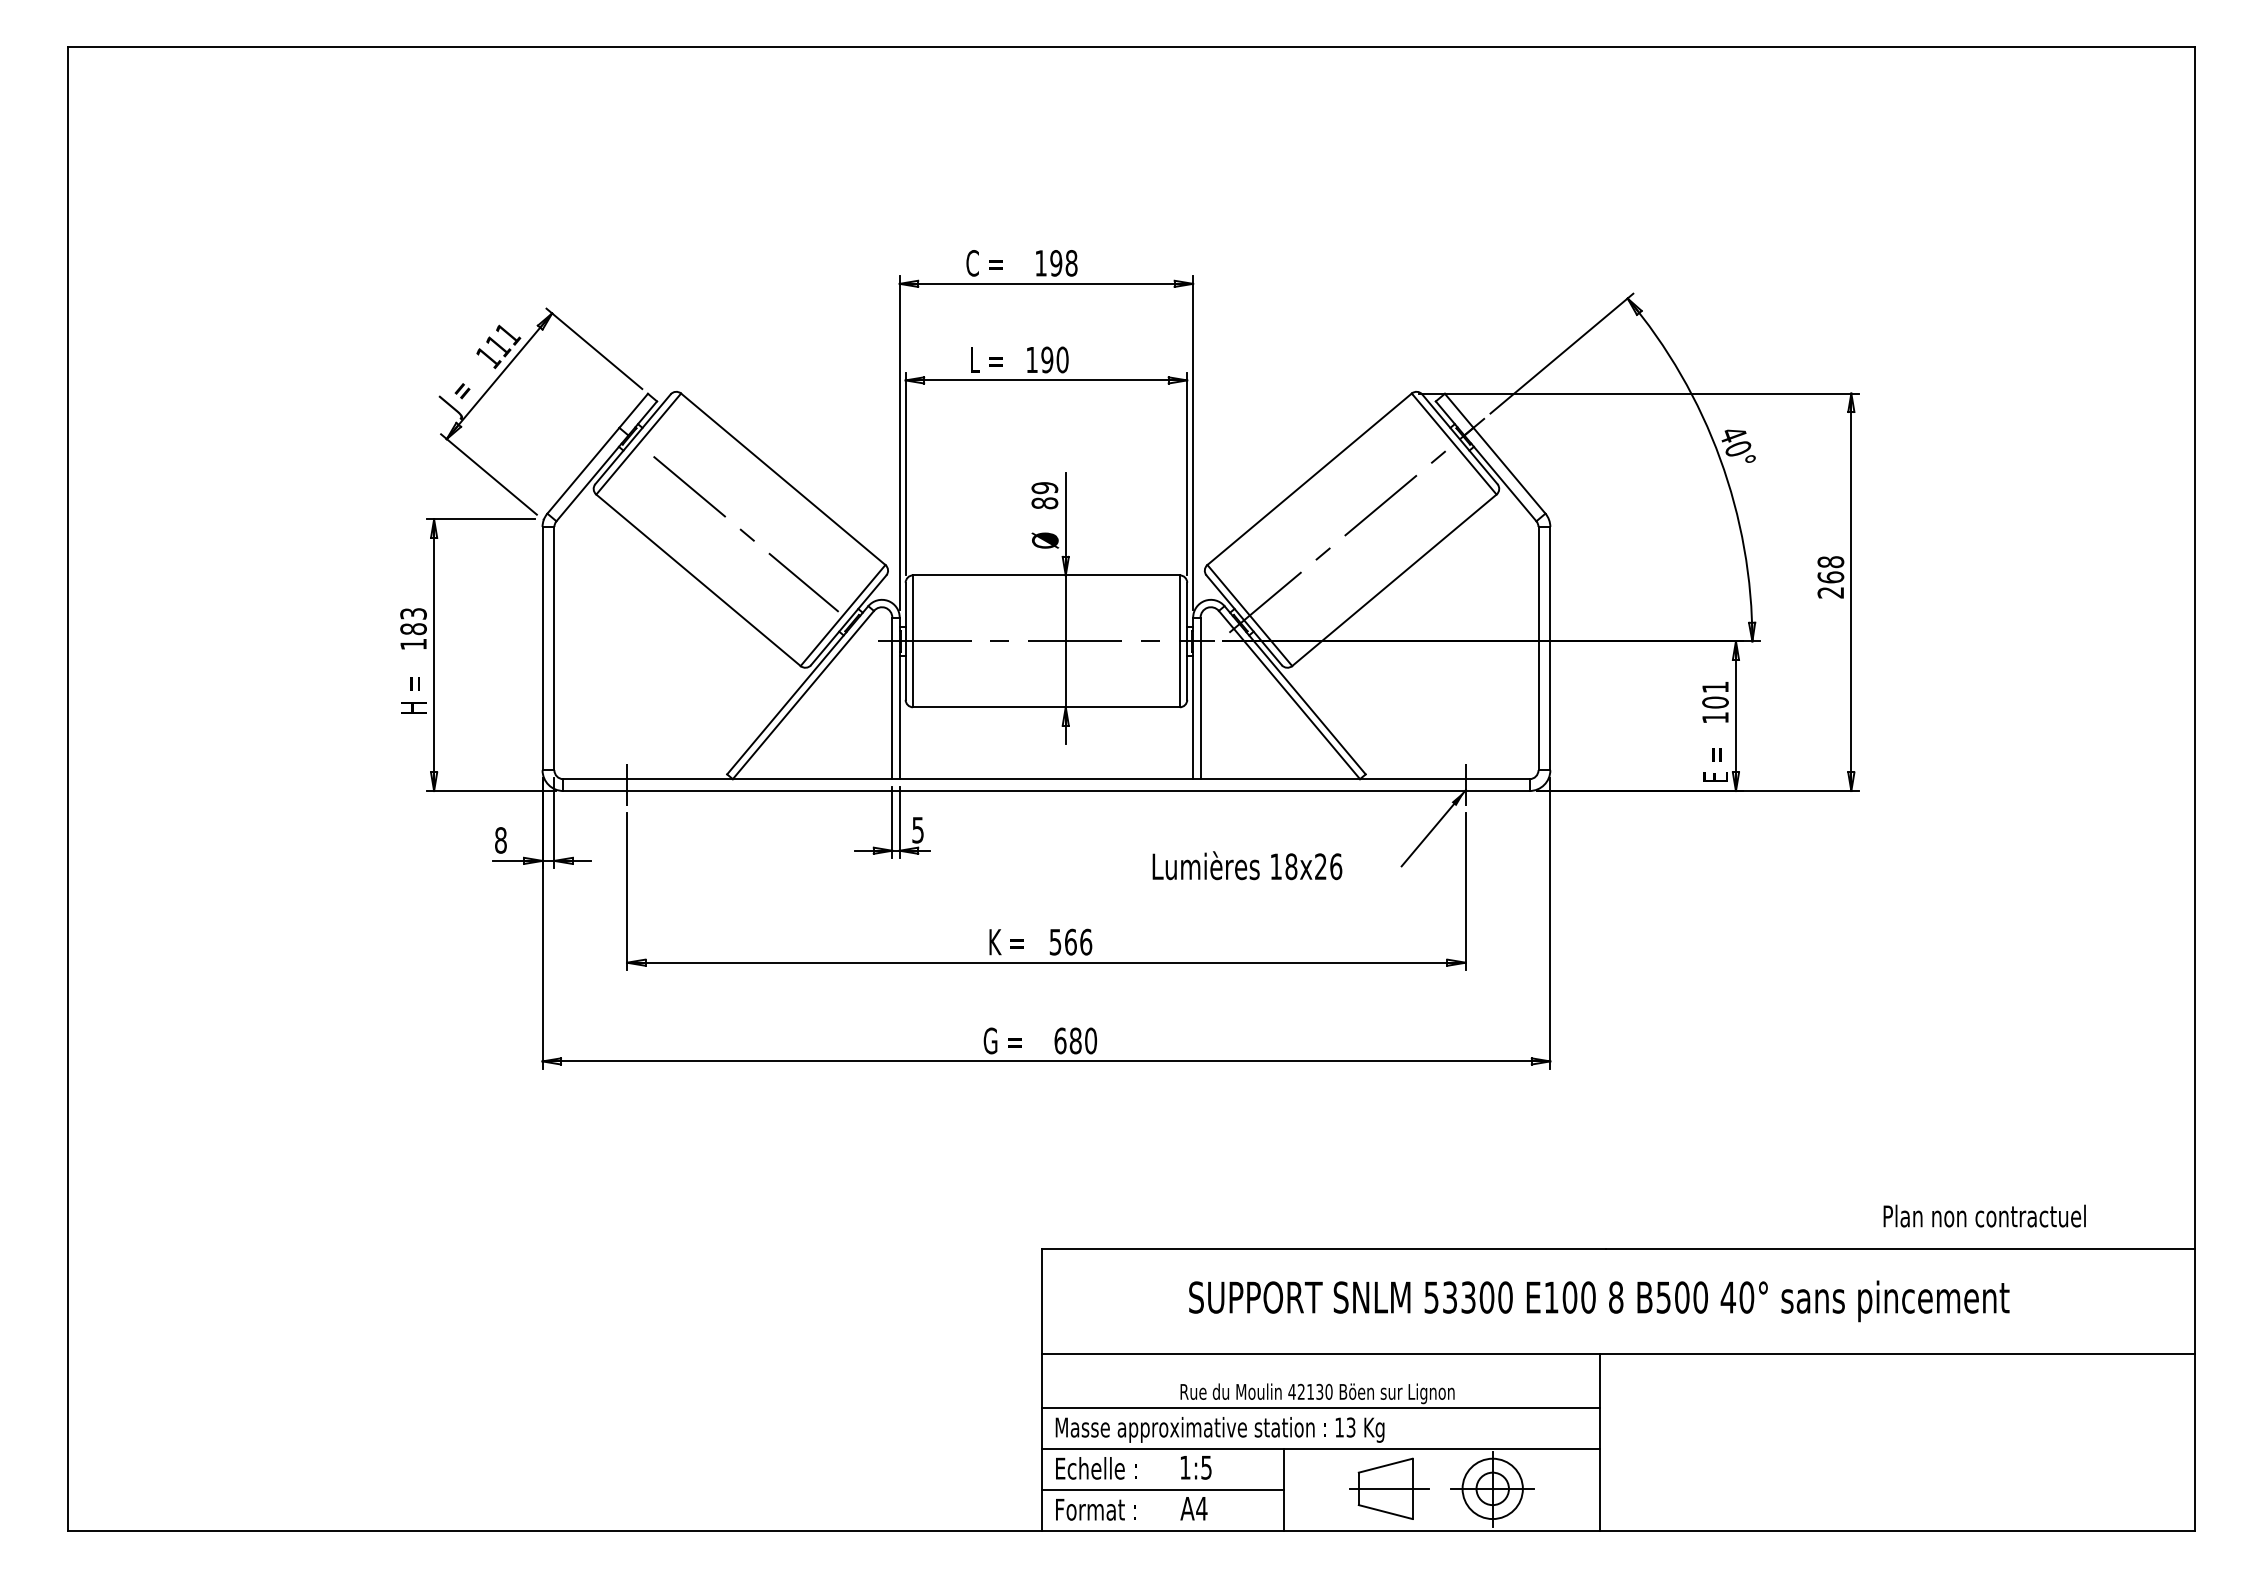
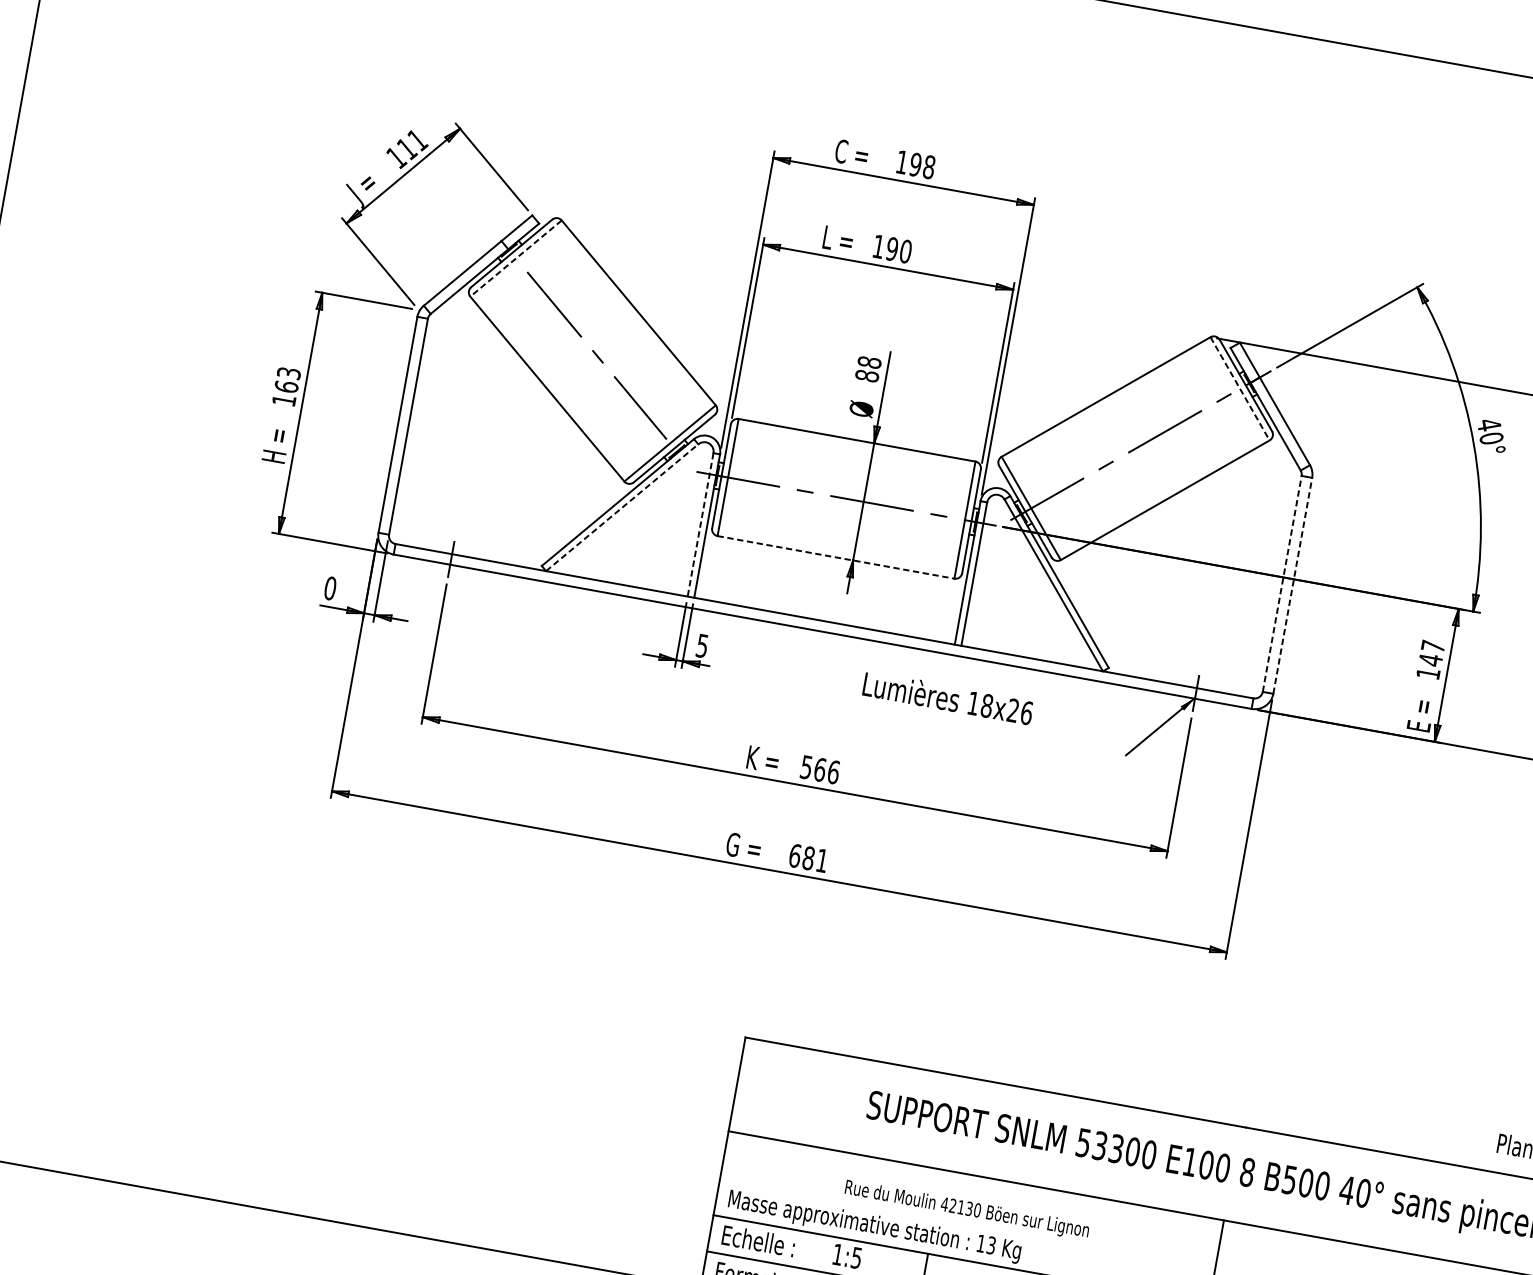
line: (638, 444) -> (515, 258), solid -> dashed
line: (1454, 444) -> (1240, 389), solid -> dashed
text: (1044, 488) -> (869, 362), 89 -> 88
text: (413, 629) -> (286, 387), 183 -> 163
line: (1538, 648) -> (1282, 583), solid -> dashed
line: (1550, 648) -> (1292, 585), solid -> dashed
text: (1715, 694) -> (1432, 652), 101 -> 147
line: (803, 695) -> (622, 508), solid -> dashed
line: (892, 698) -> (700, 525), solid -> dashed
line: (1046, 707) -> (836, 557), solid -> dashed
text: (500, 840) -> (330, 588), 8 -> 0
text: (1247, 865) -> (948, 697), moved
text: (1091, 1040) -> (822, 860), 680 -> 681
line: (1320, 1408) -> (967, 1223), removed

